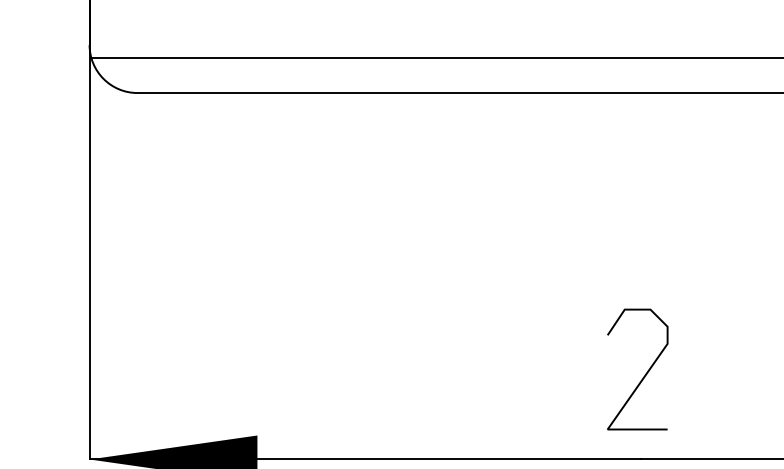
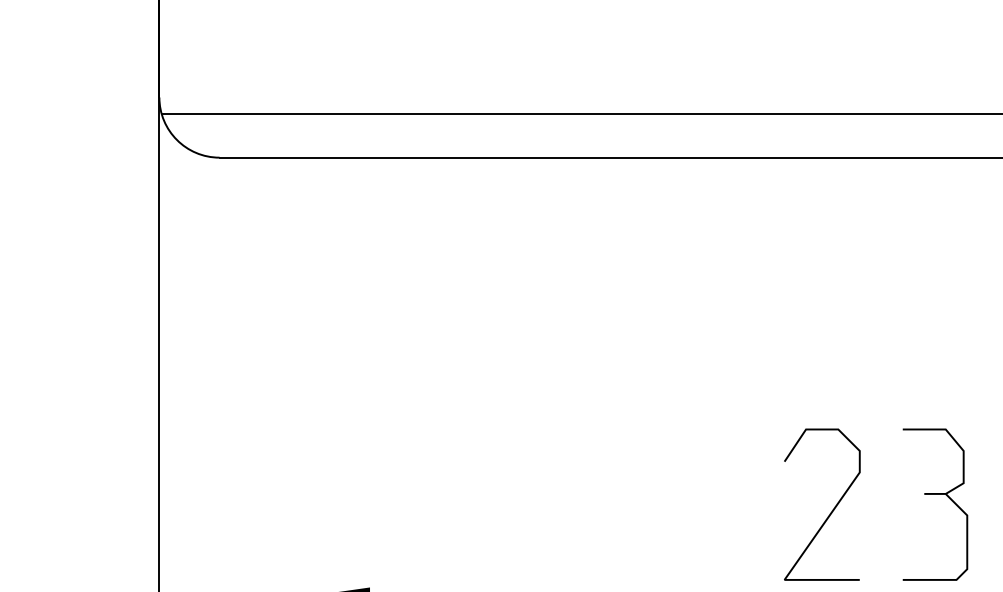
part: (708, 361) -> (935, 494), added
curve: (645, 373) -> (832, 509), moved

